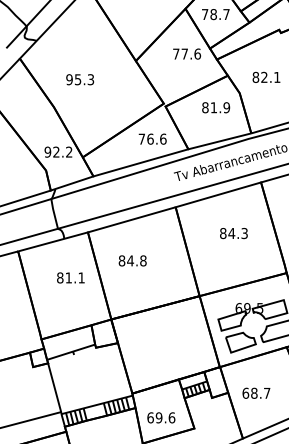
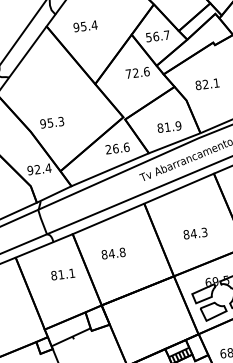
text: (209, 14) -> (152, 37), 78.7 -> 56.7
text: (184, 53) -> (135, 72), 77.6 -> 72.6
part: (80, 79) -> (52, 122), moved
part: (216, 107) -> (169, 126), moved
text: (141, 138) -> (108, 149), 76.6 -> 26.6
text: (68, 151) -> (47, 167), 92.2 -> 92.4
part: (233, 233) -> (195, 233), moved

